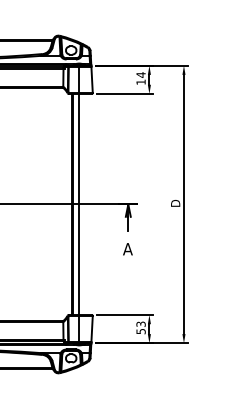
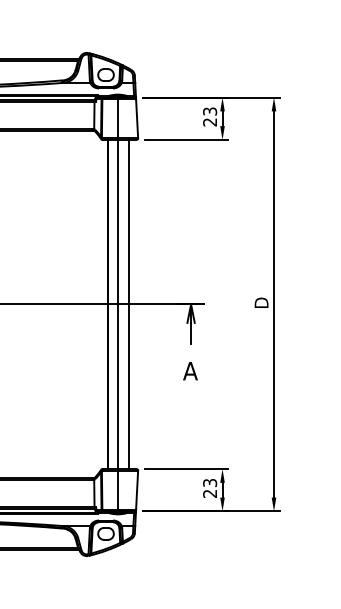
text: (140, 78) -> (209, 116), 14 -> 23
line: (86, 204) -> (128, 304), added
text: (140, 331) -> (209, 493), 53 -> 23

